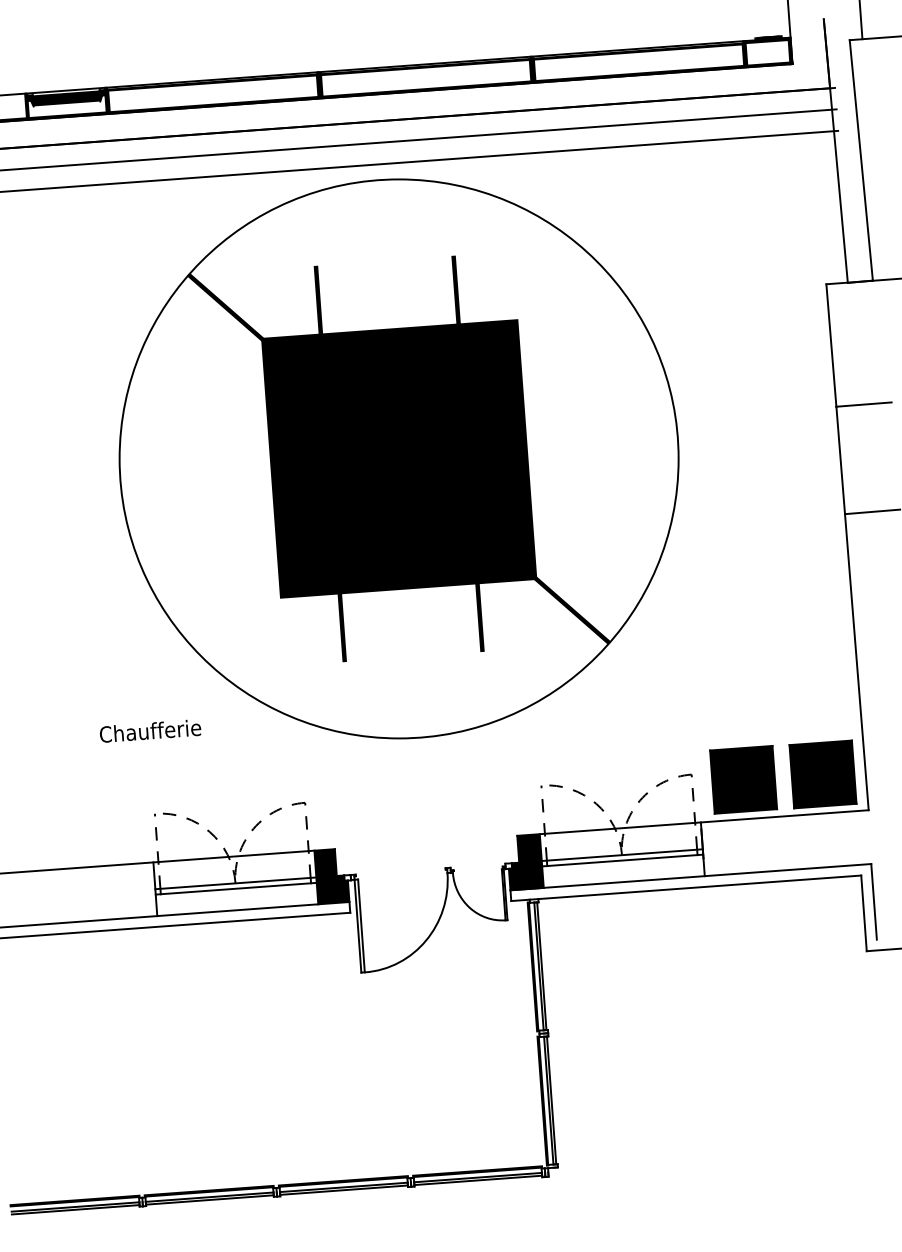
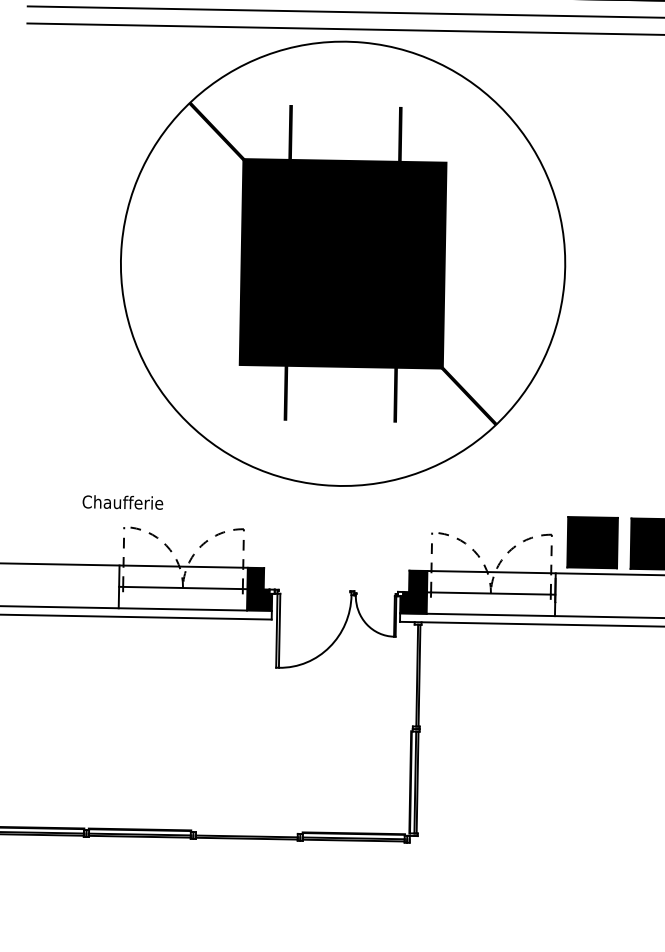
text: (150, 730) -> (122, 502), moved
line: (622, 860) -> (490, 597), removed
line: (235, 888) -> (182, 592), removed
fill: (532, 966) -> (412, 675), removed
fill: (343, 1181) -> (247, 831), removed

